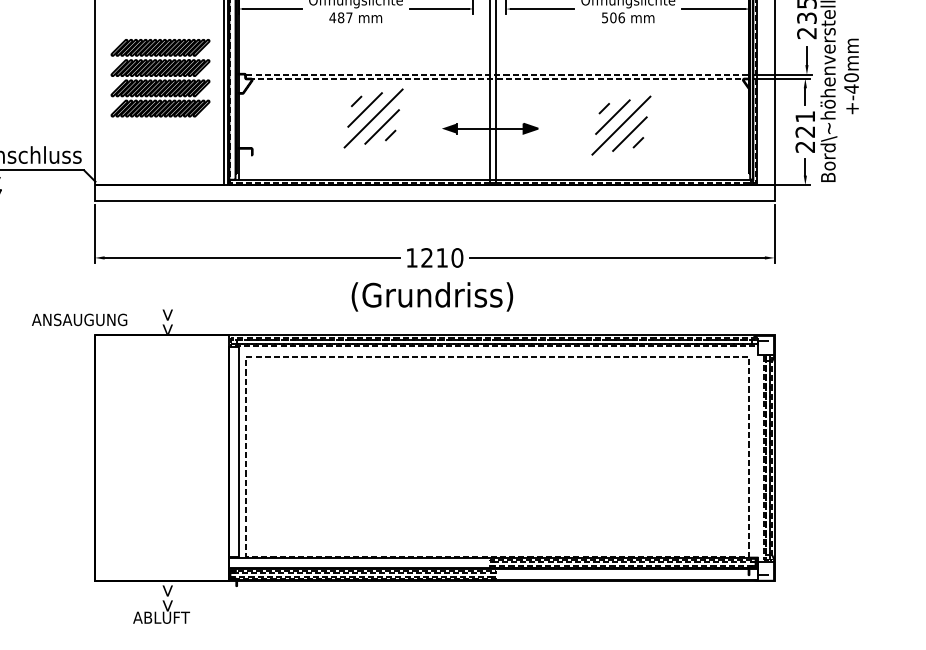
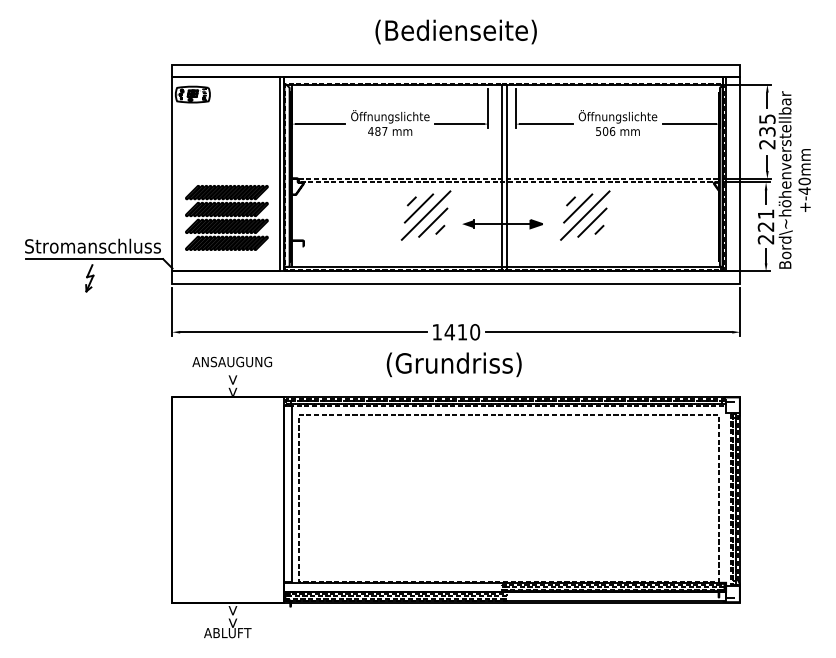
part: (160, 77) -> (226, 217), moved
part: (372, 118) -> (425, 215), moved
part: (621, 125) -> (585, 215), moved
text: (426, 258) -> (449, 332), 1210 -> 1410
text: (79, 319) -> (232, 361), moved

